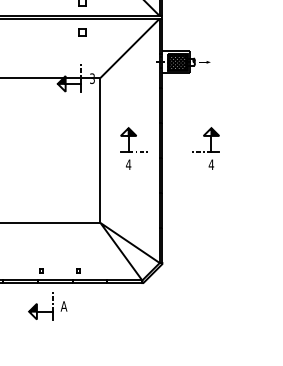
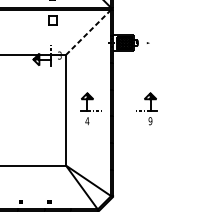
part: (82, 32) -> (52, 20), size x1.6
line: (130, 48) -> (88, 32), solid -> dashed
text: (211, 164) -> (150, 121), 4 -> 9

